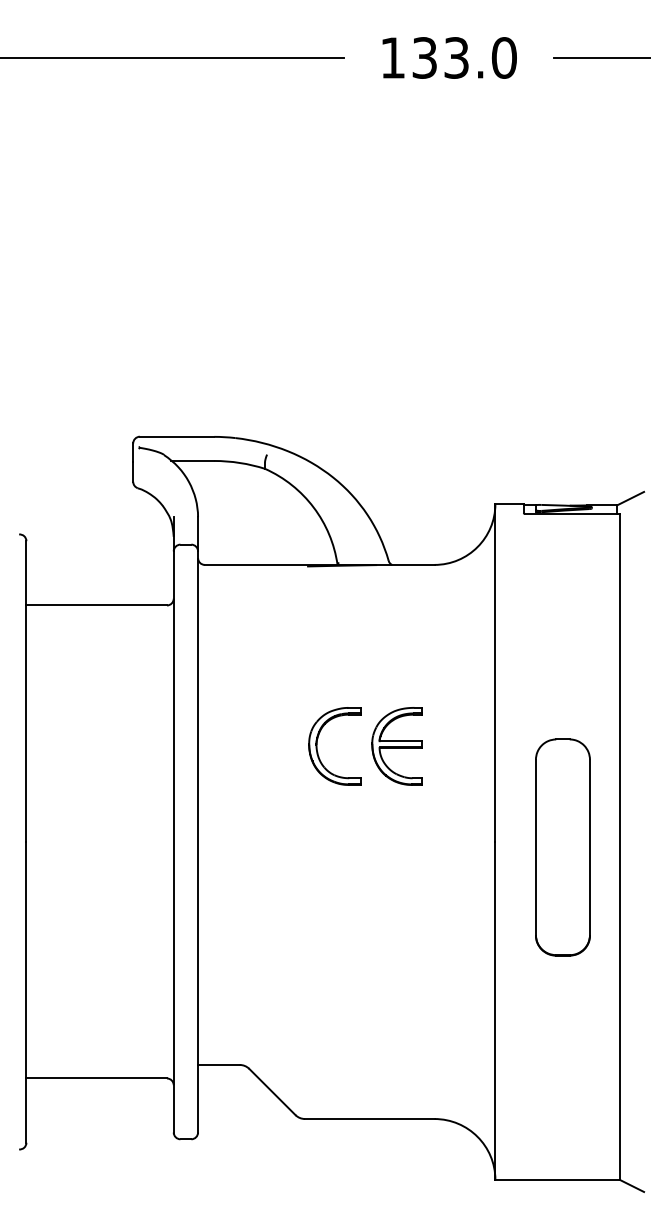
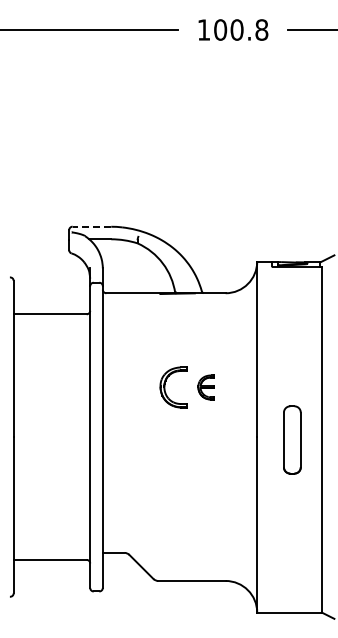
text: (465, 56) -> (241, 29), 133.0 -> 100.8
line: (176, 436) -> (91, 226), solid -> dashed
part: (395, 746) -> (205, 387), size x0.6
part: (563, 846) -> (292, 439), size x0.6

